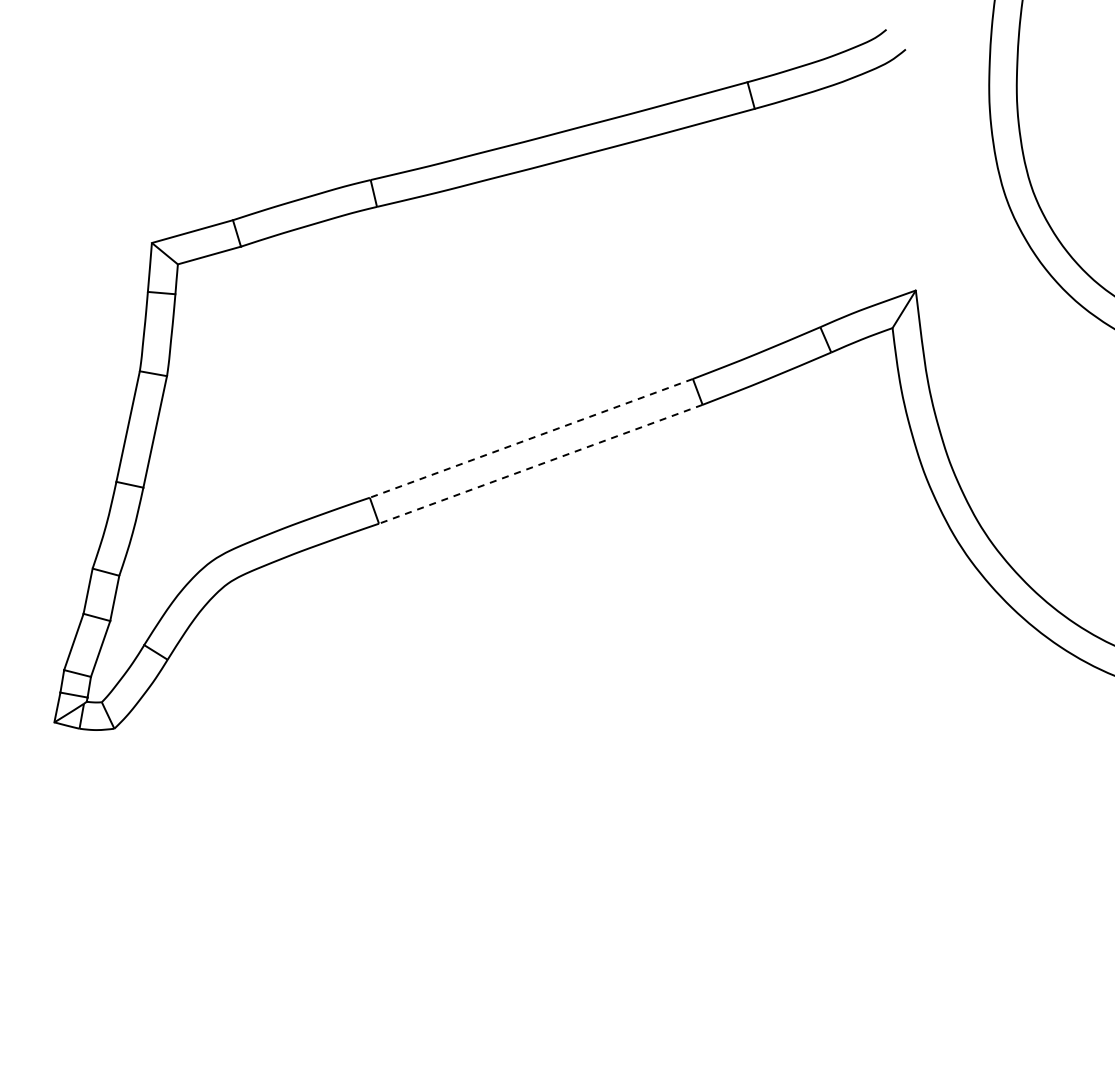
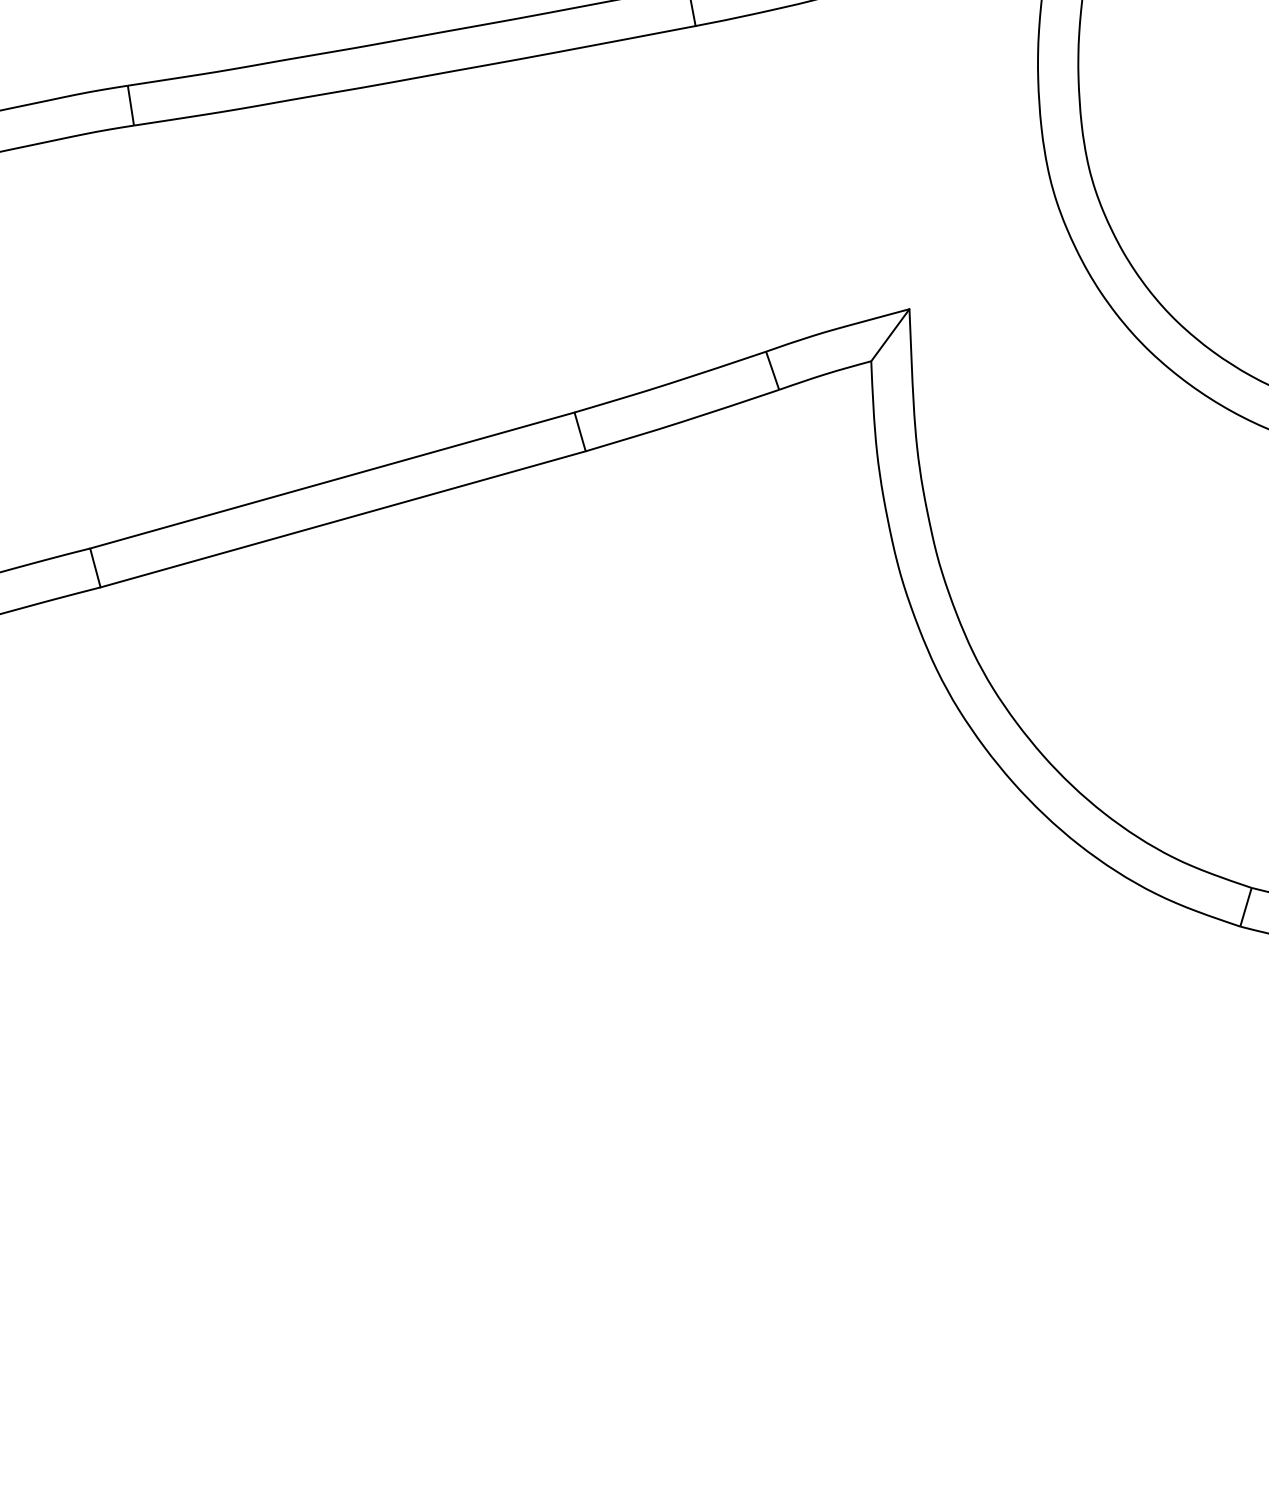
line: (530, 438) -> (331, 480), dashed -> solid
line: (540, 464) -> (342, 519), dashed -> solid

